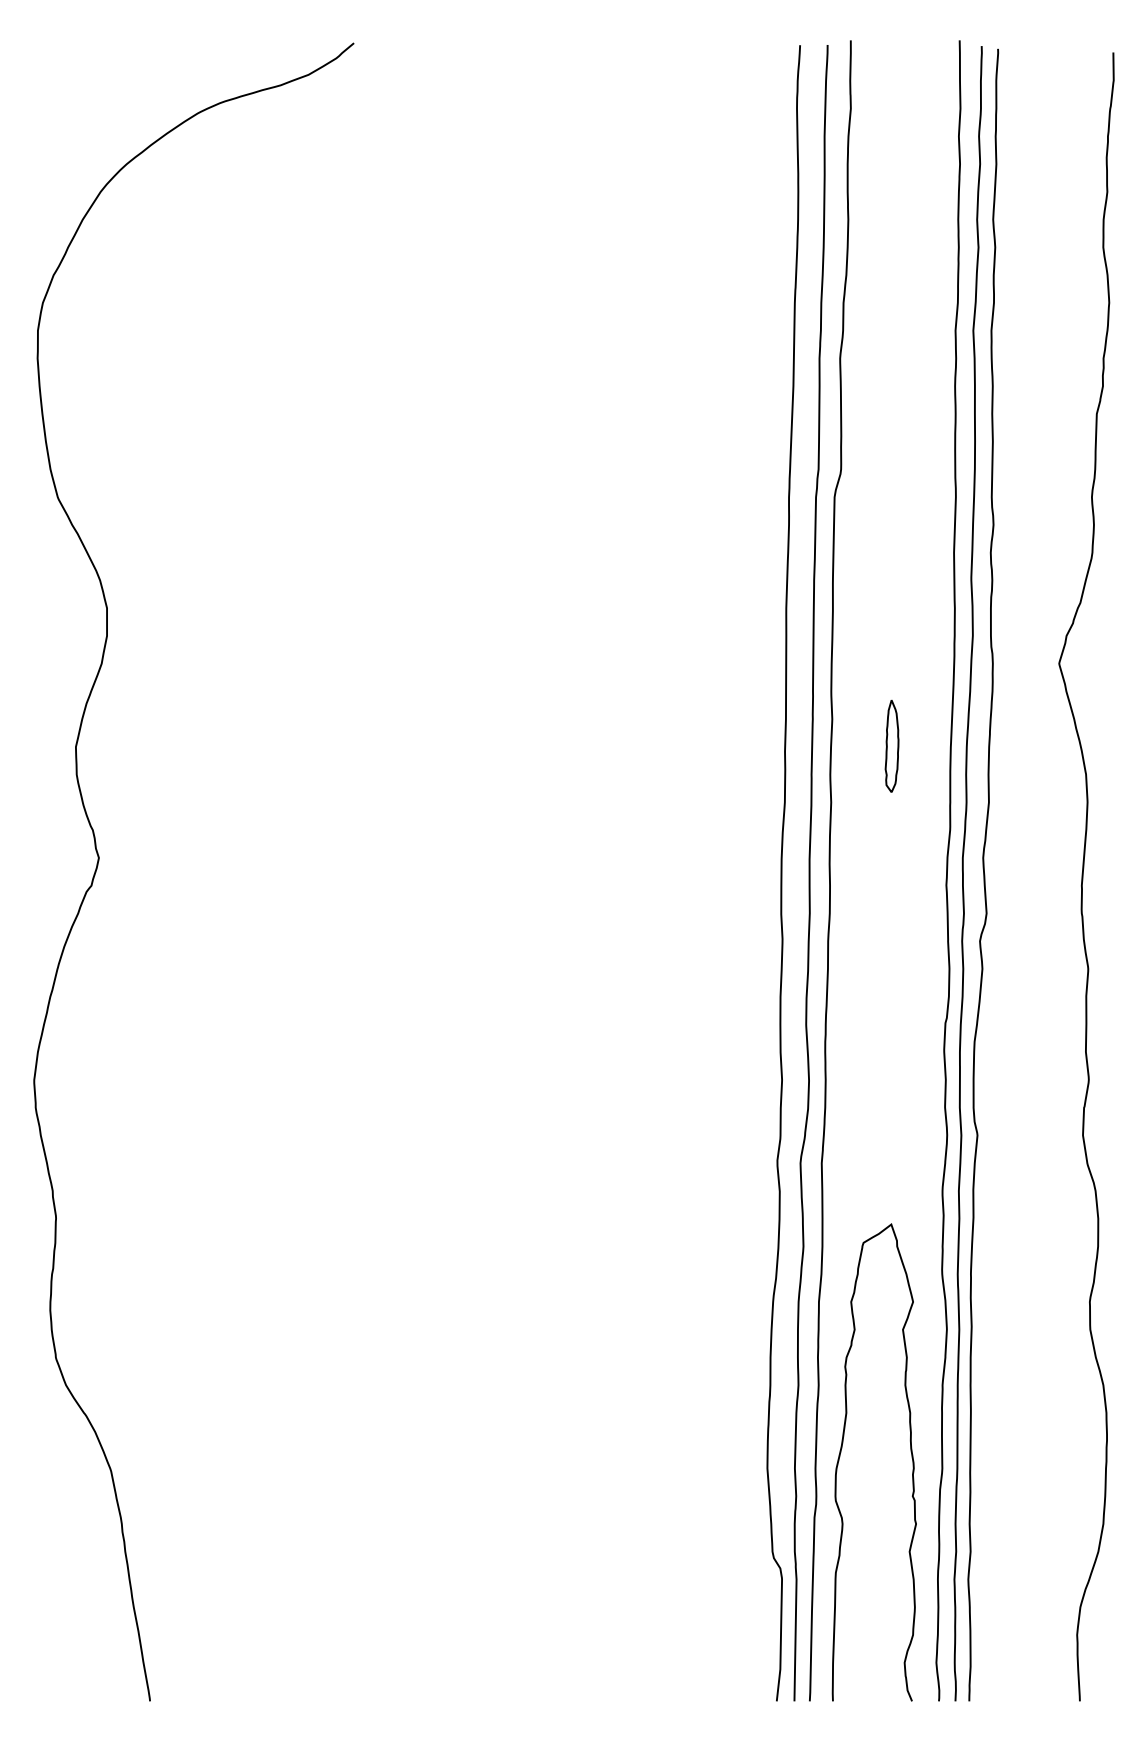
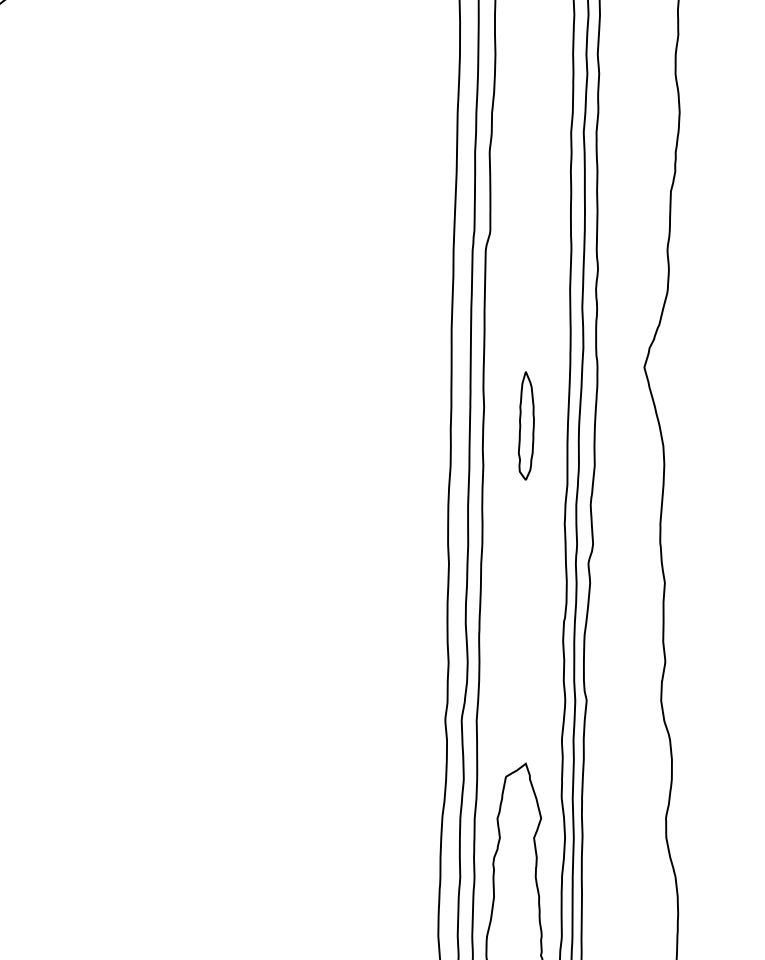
part: (891, 746) -> (525, 426), size x1.67

